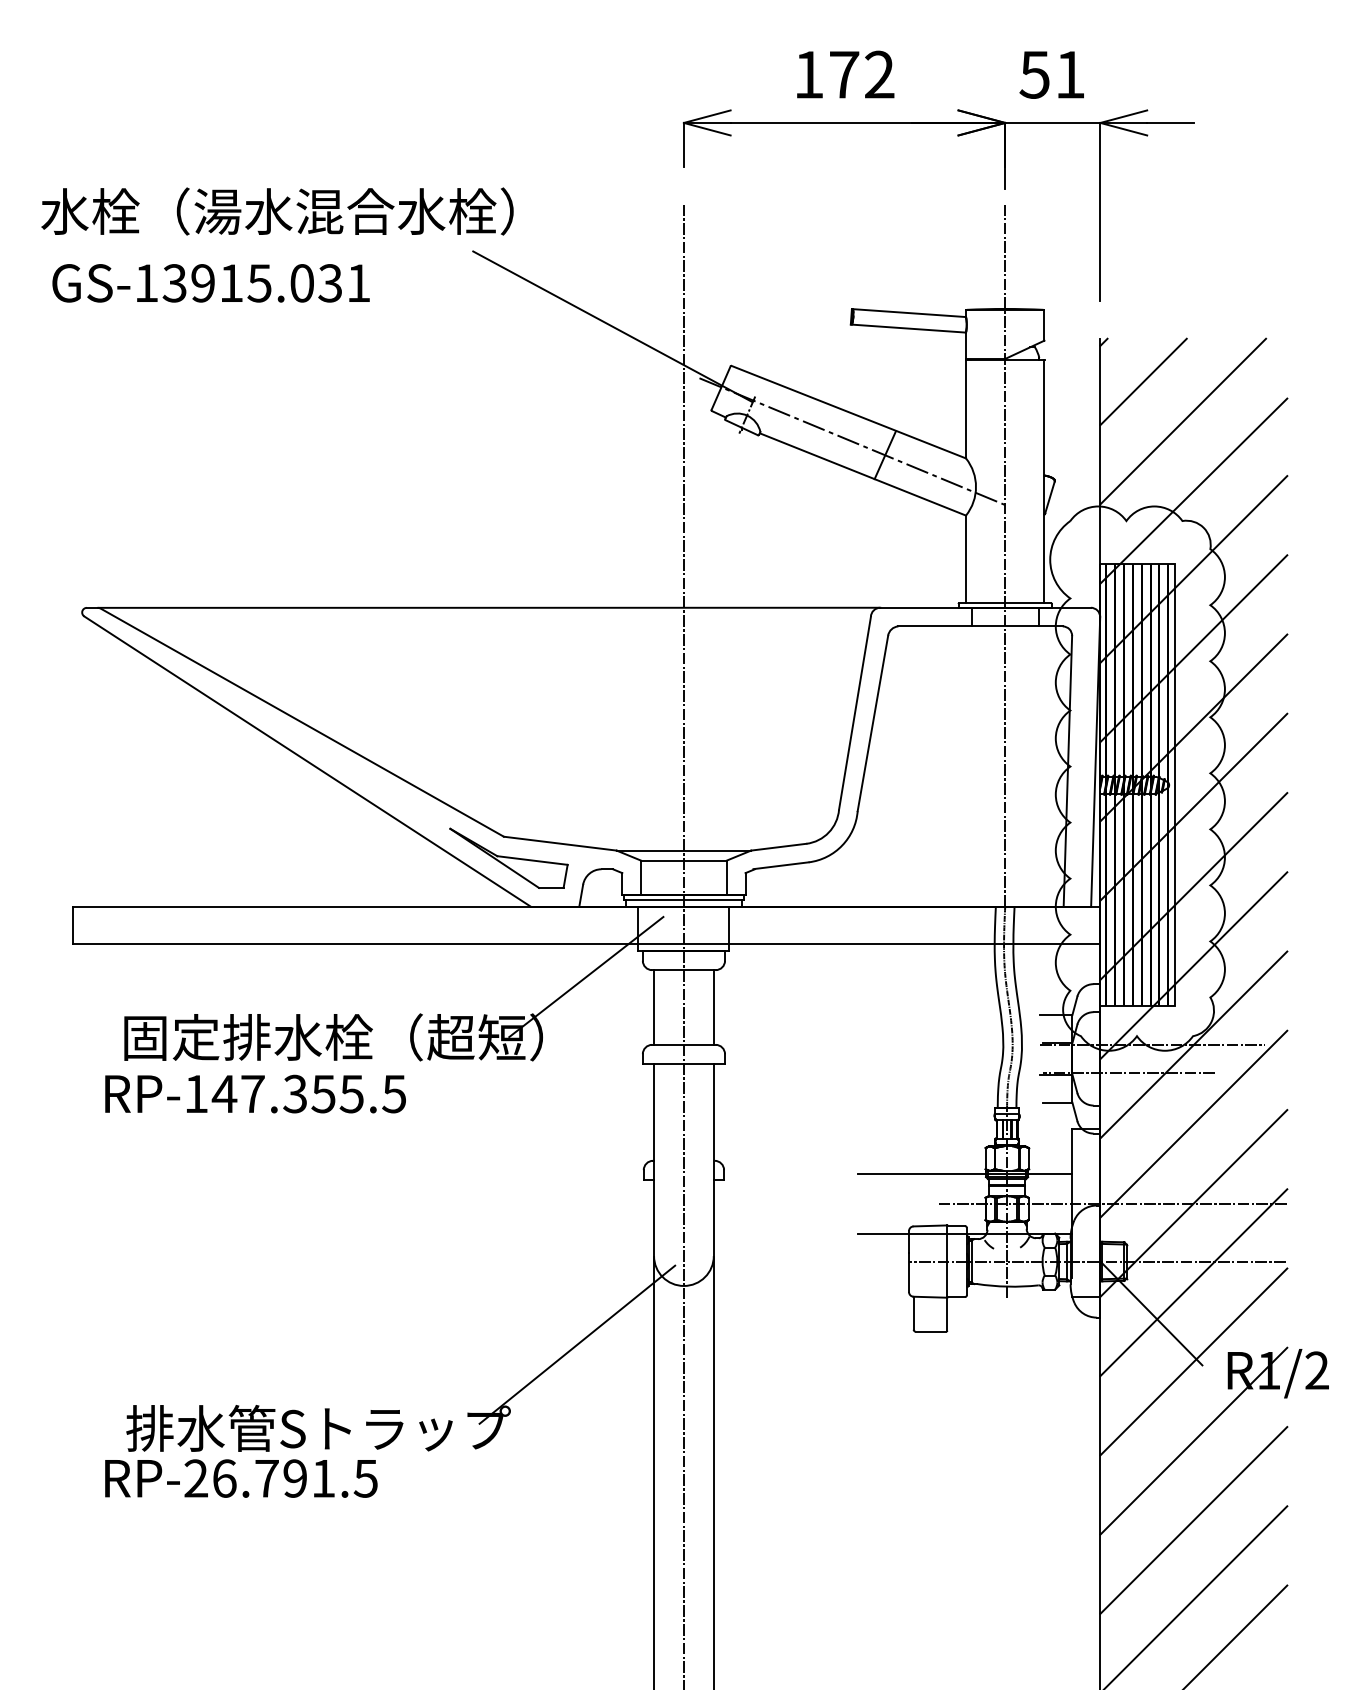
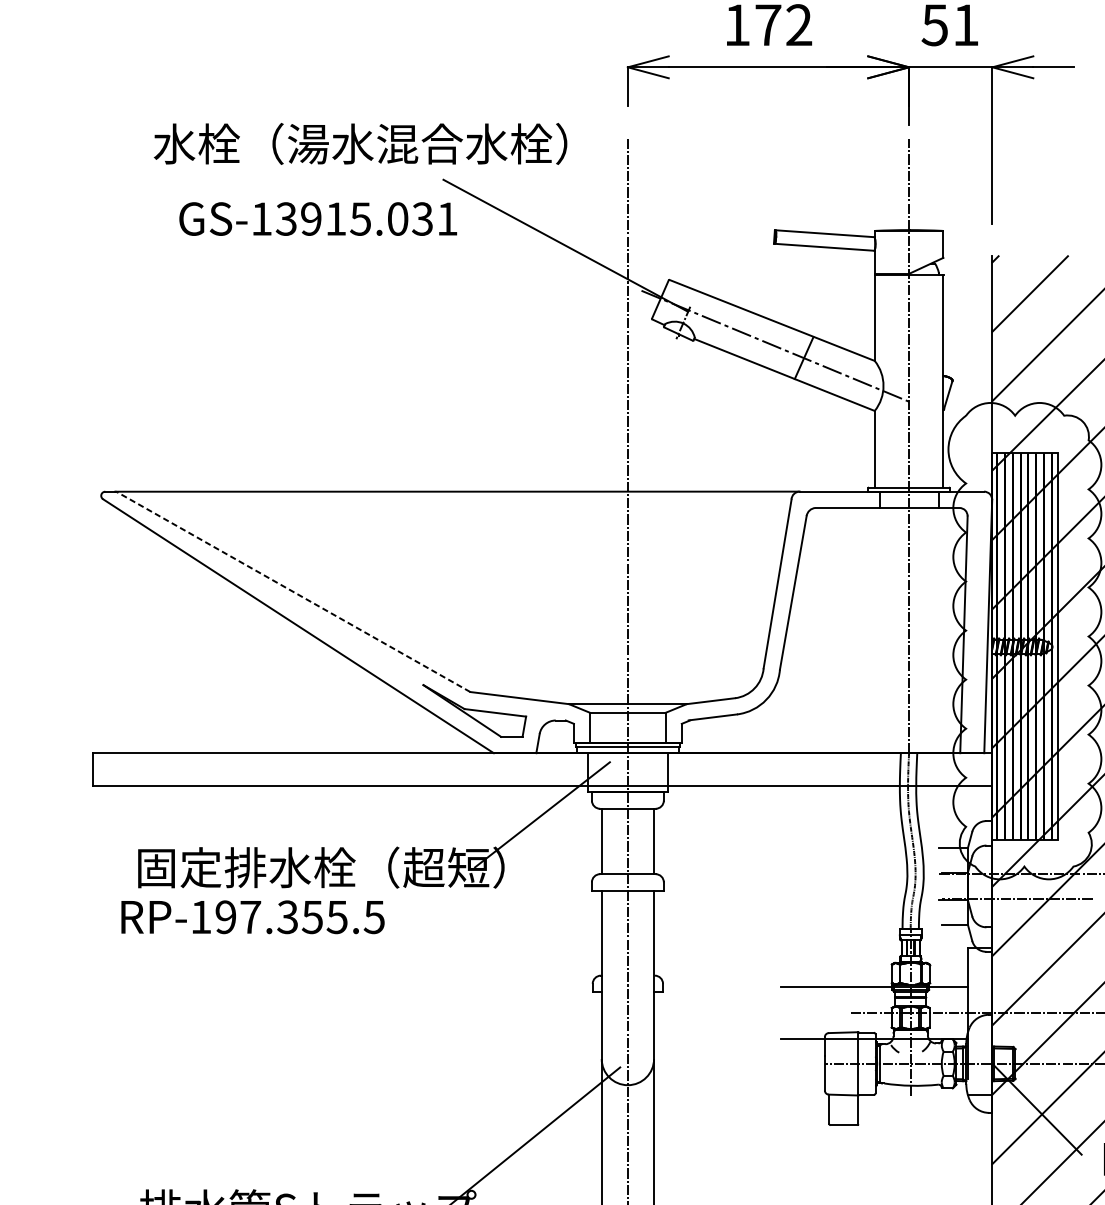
text: (277, 211) -> (360, 143), moved
text: (210, 283) -> (317, 219), moved
line: (302, 722) -> (294, 592), solid -> dashed
text: (224, 1093) -> (225, 916), RP-147.355.5 -> RP-197.355.5

